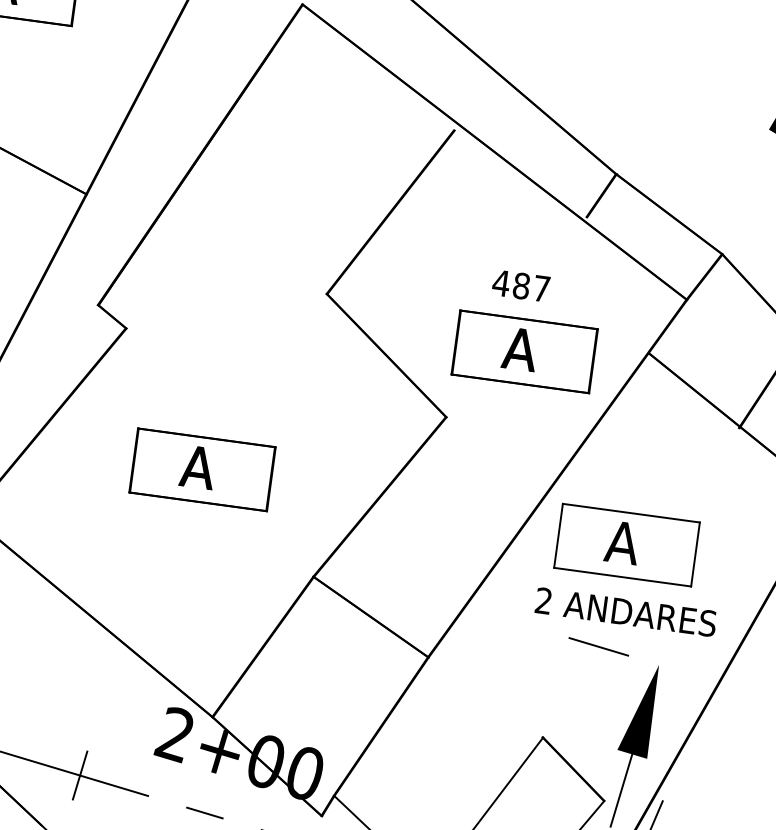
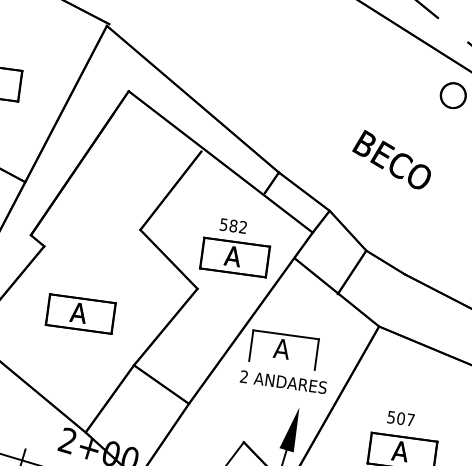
text: (521, 284) -> (233, 225), 487 -> 582
line: (621, 575) -> (281, 364), removed
line: (598, 646) -> (270, 398), removed

